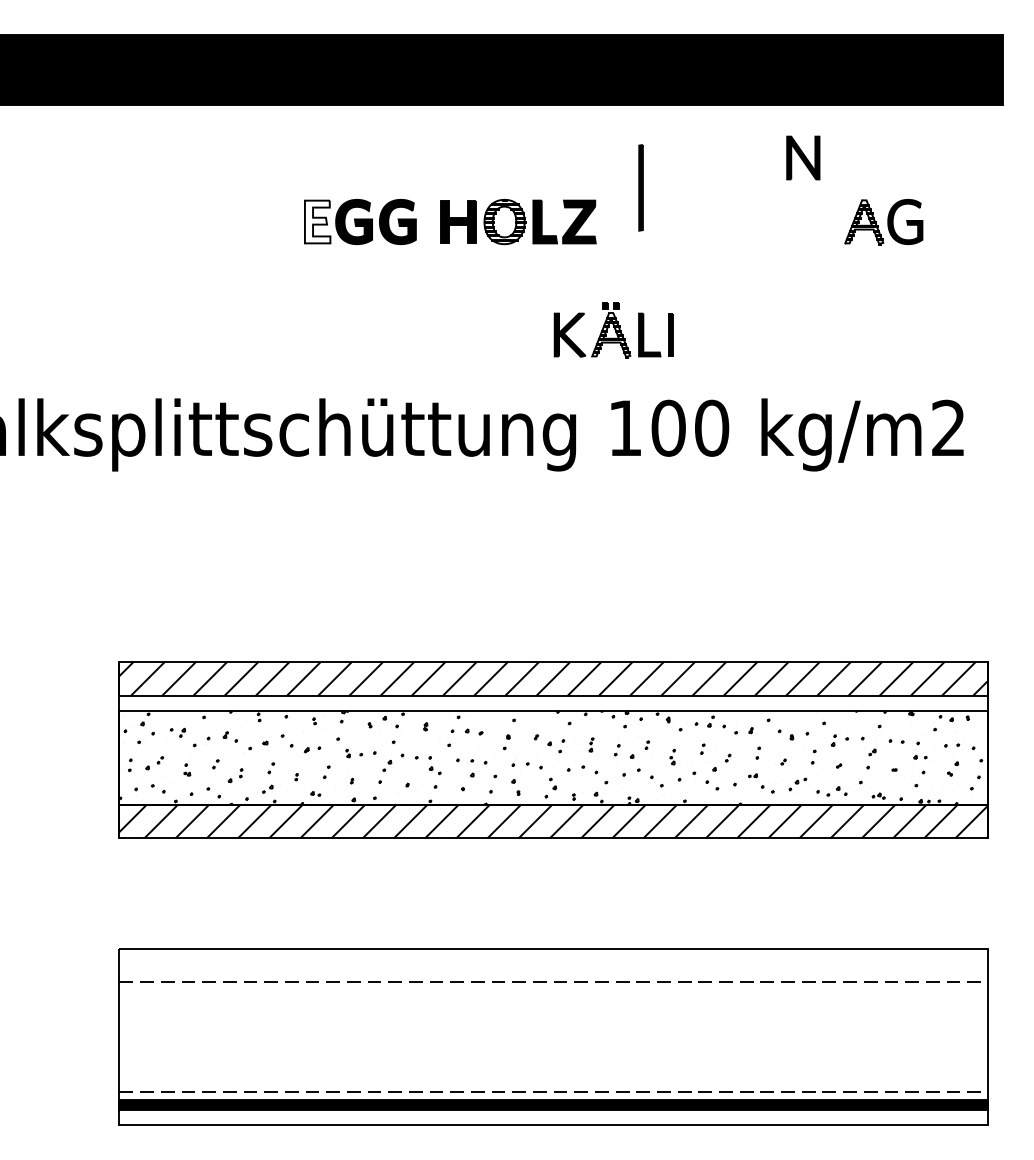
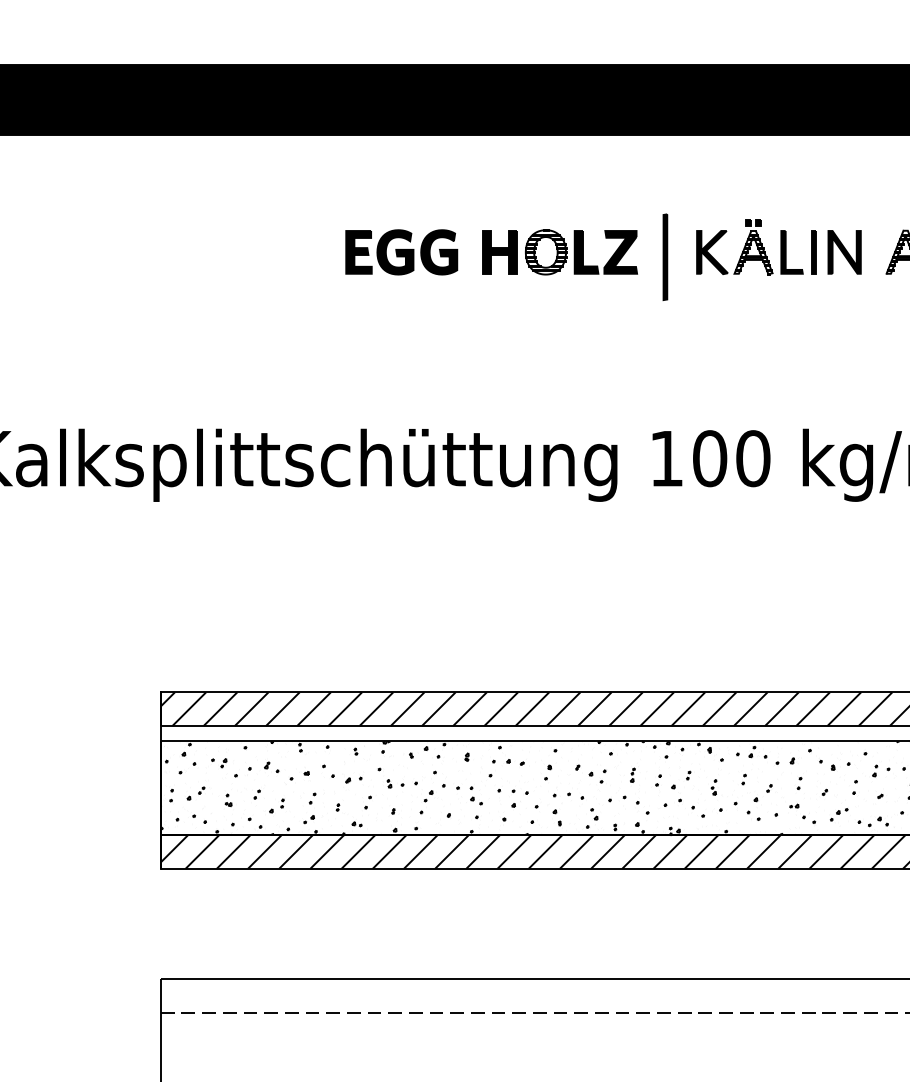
part: (803, 157) -> (844, 251), moved
part: (640, 187) -> (664, 256), moved
fill: (317, 221) -> (358, 251), added
part: (613, 330) -> (755, 247), moved

